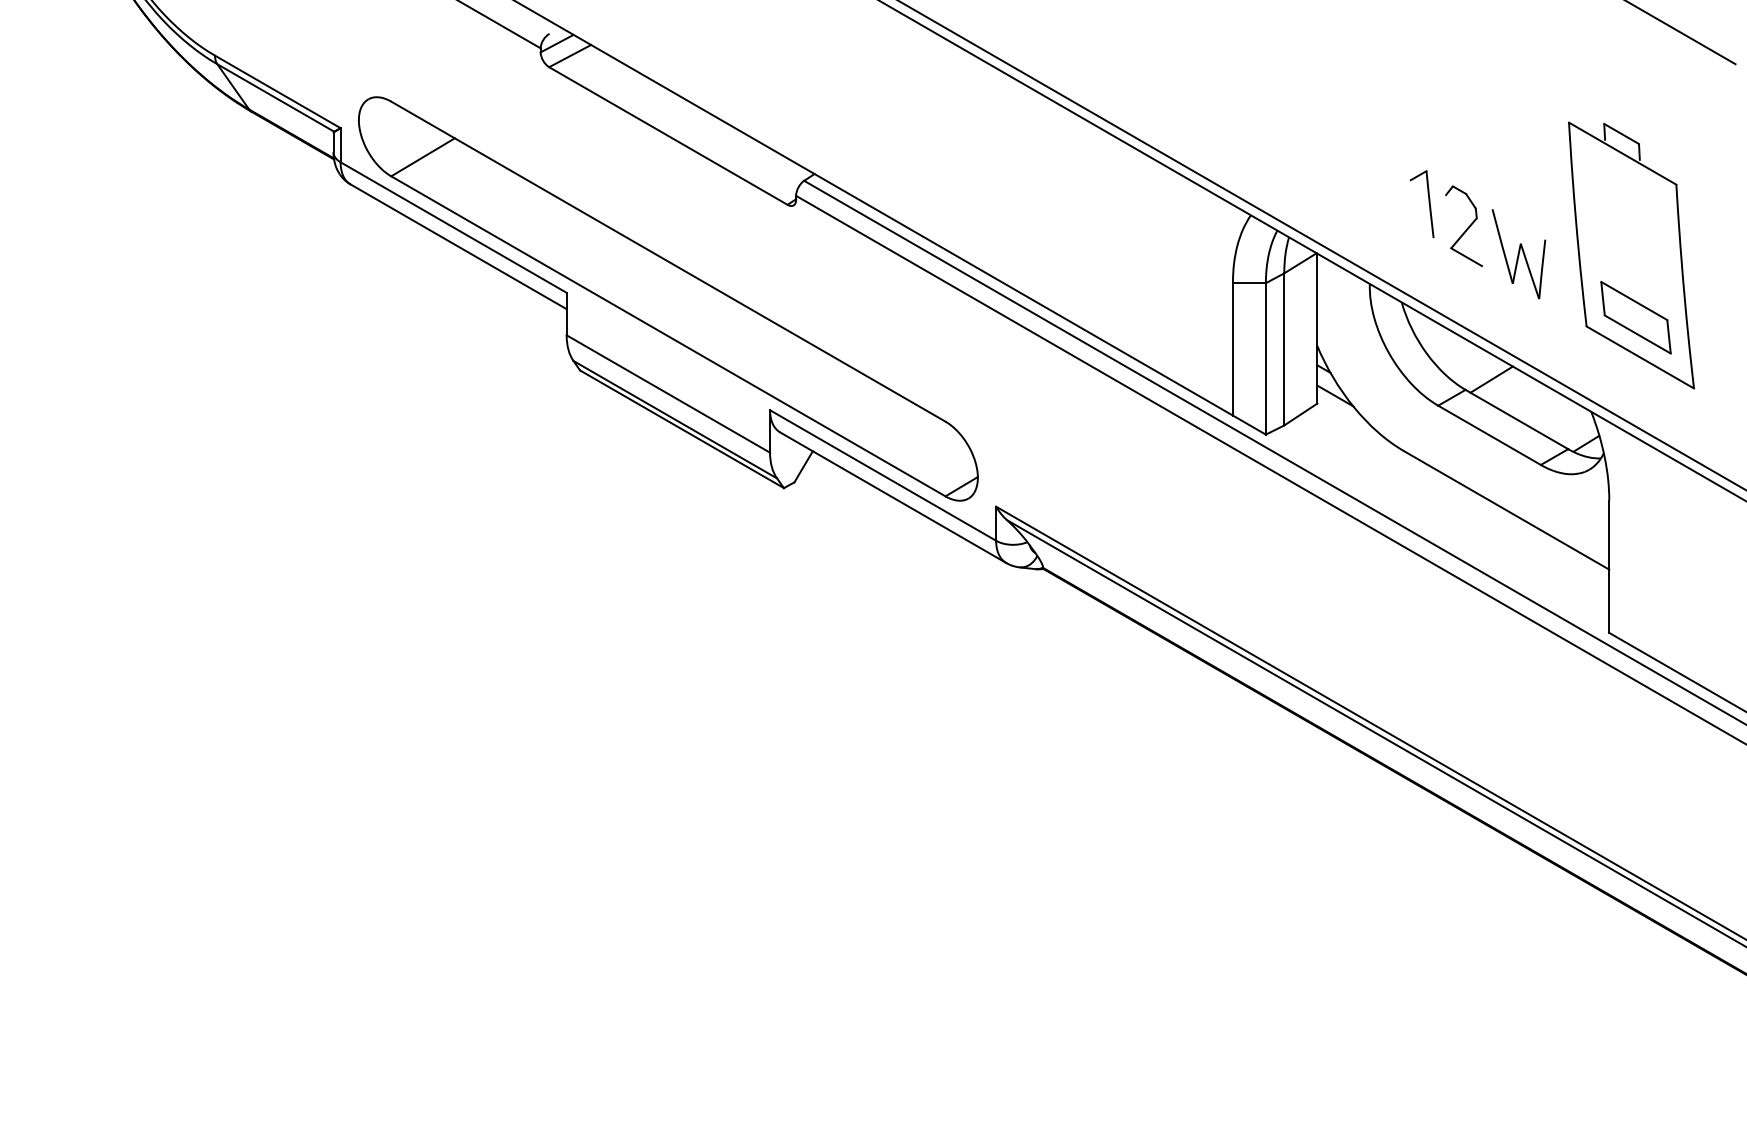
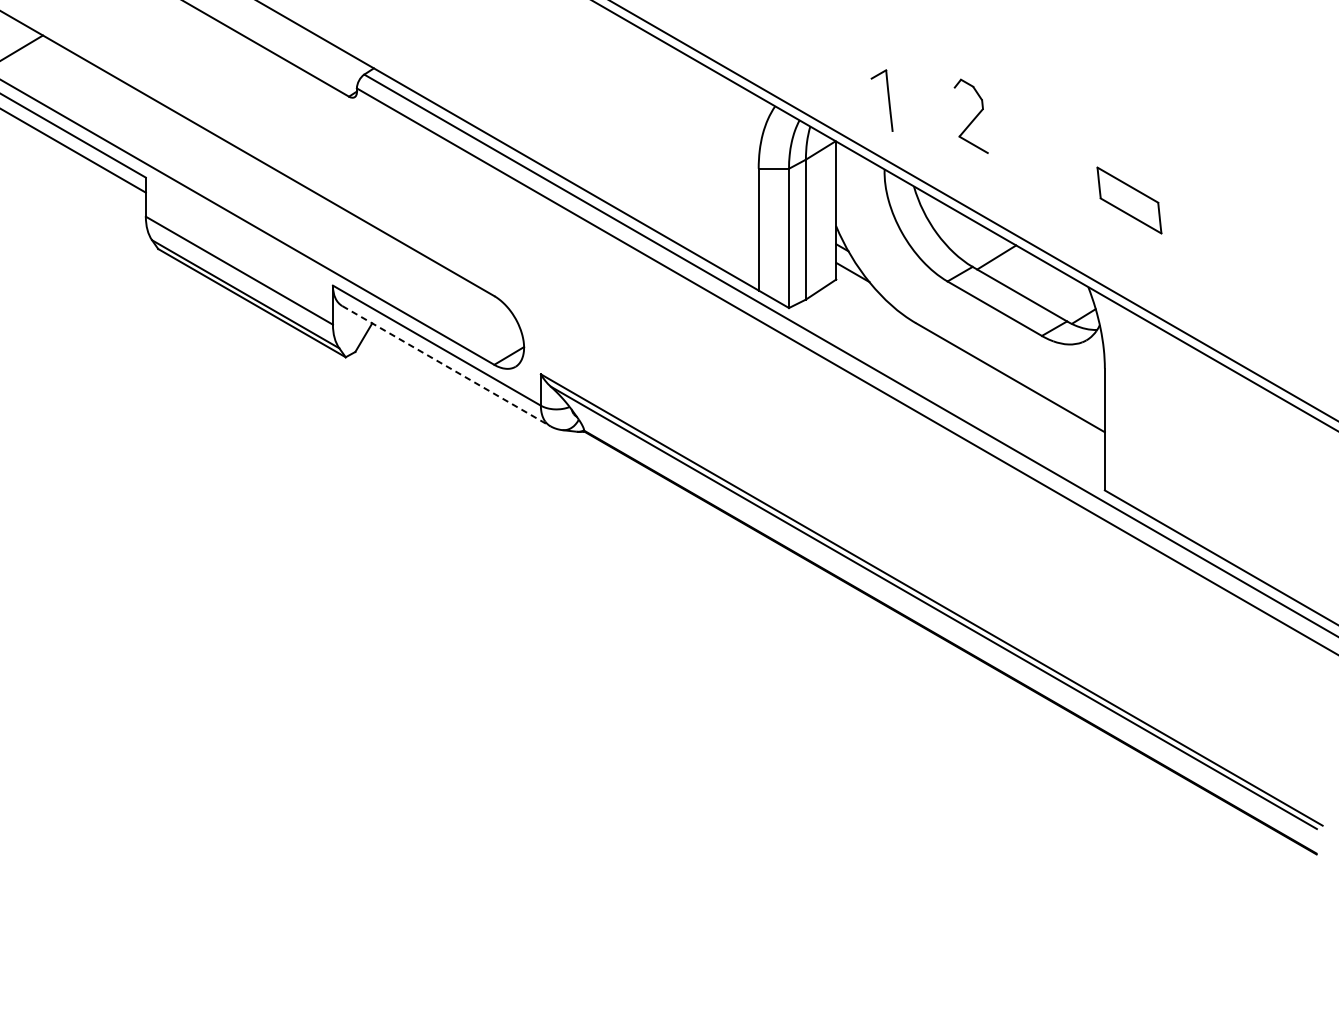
part: (1428, 203) -> (887, 100), moved
part: (1518, 254) -> (1021, 142), removed
part: (1631, 255) -> (1125, 143), removed
line: (893, 497) -> (446, 365), solid -> dashed

